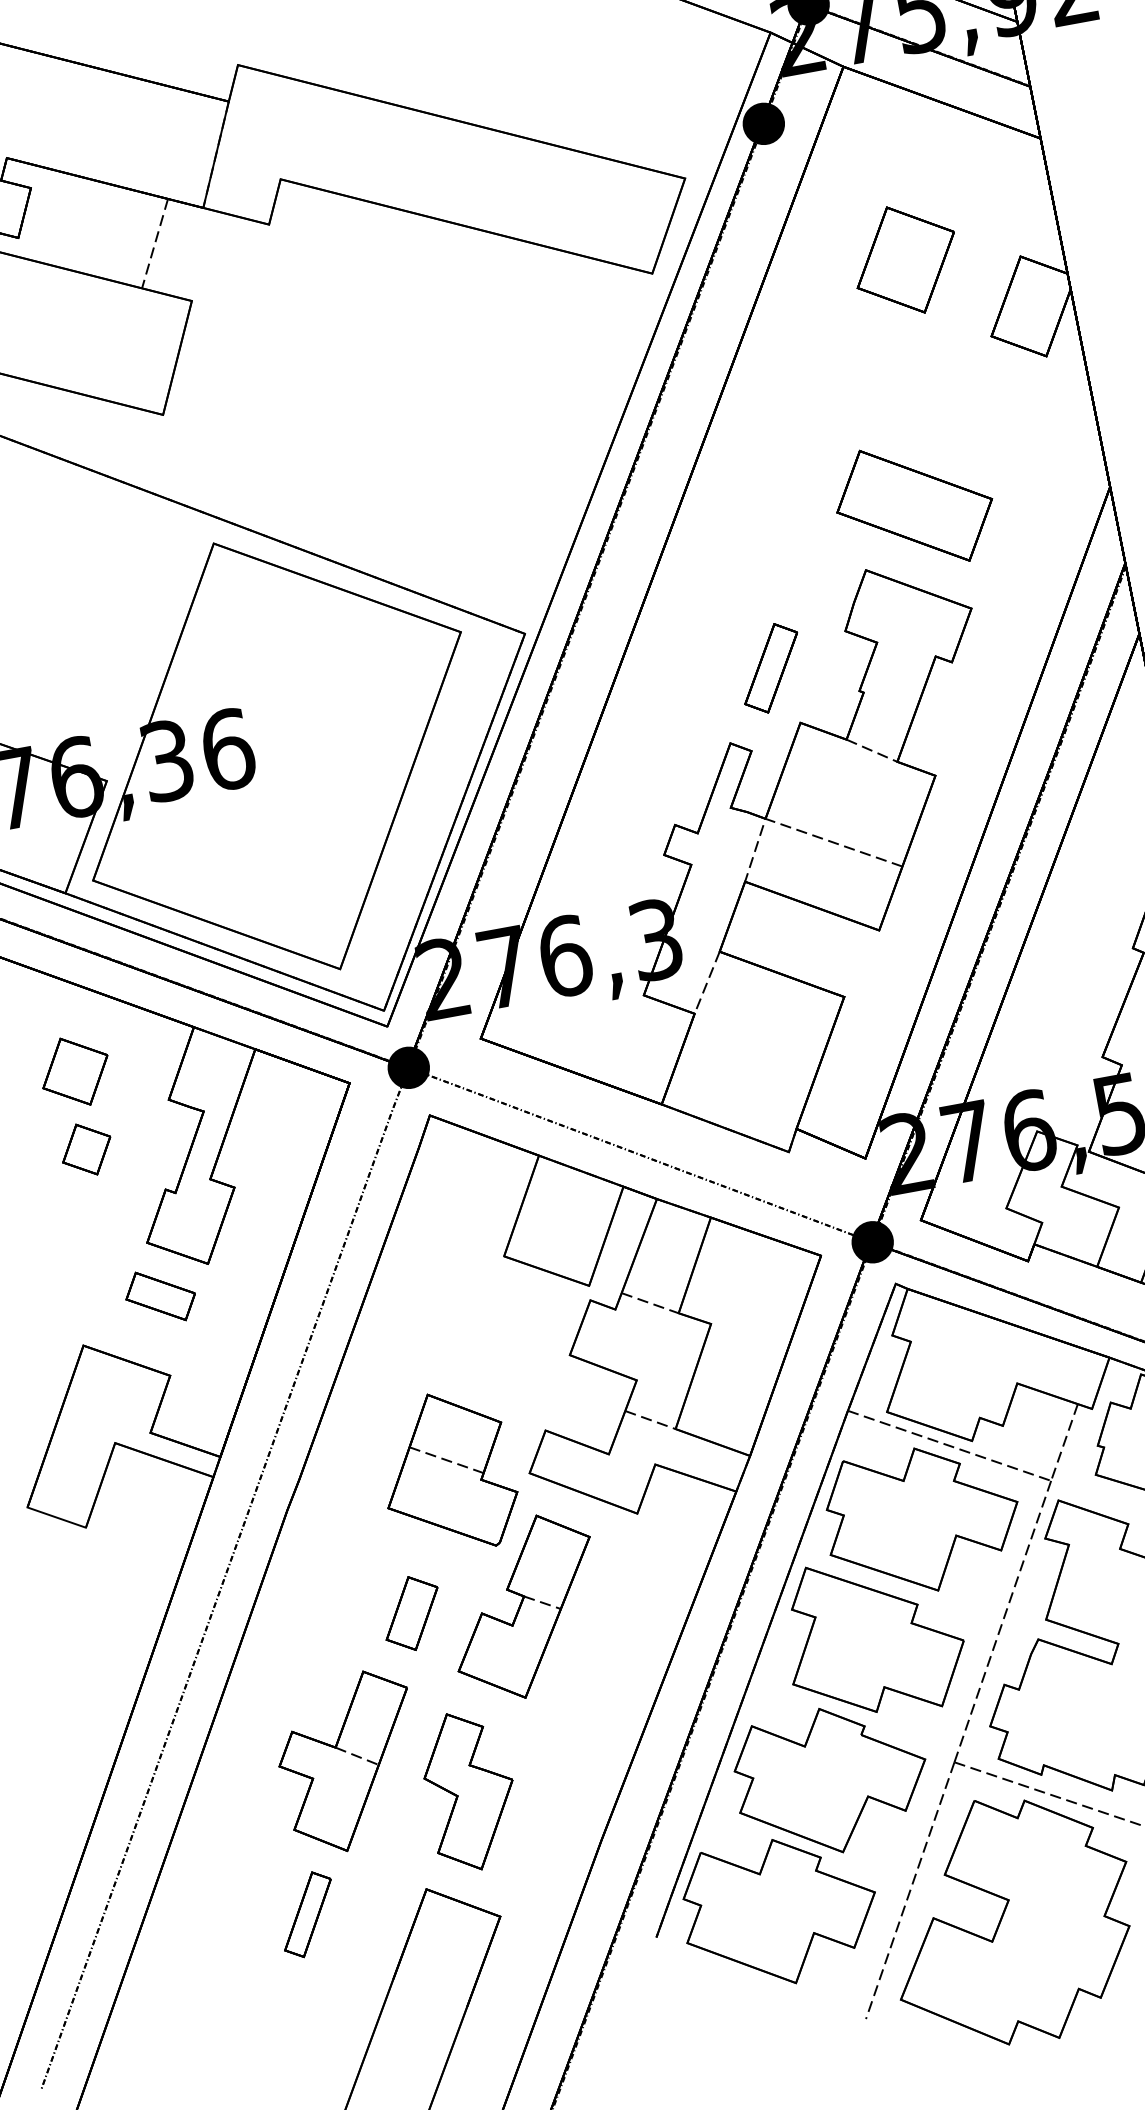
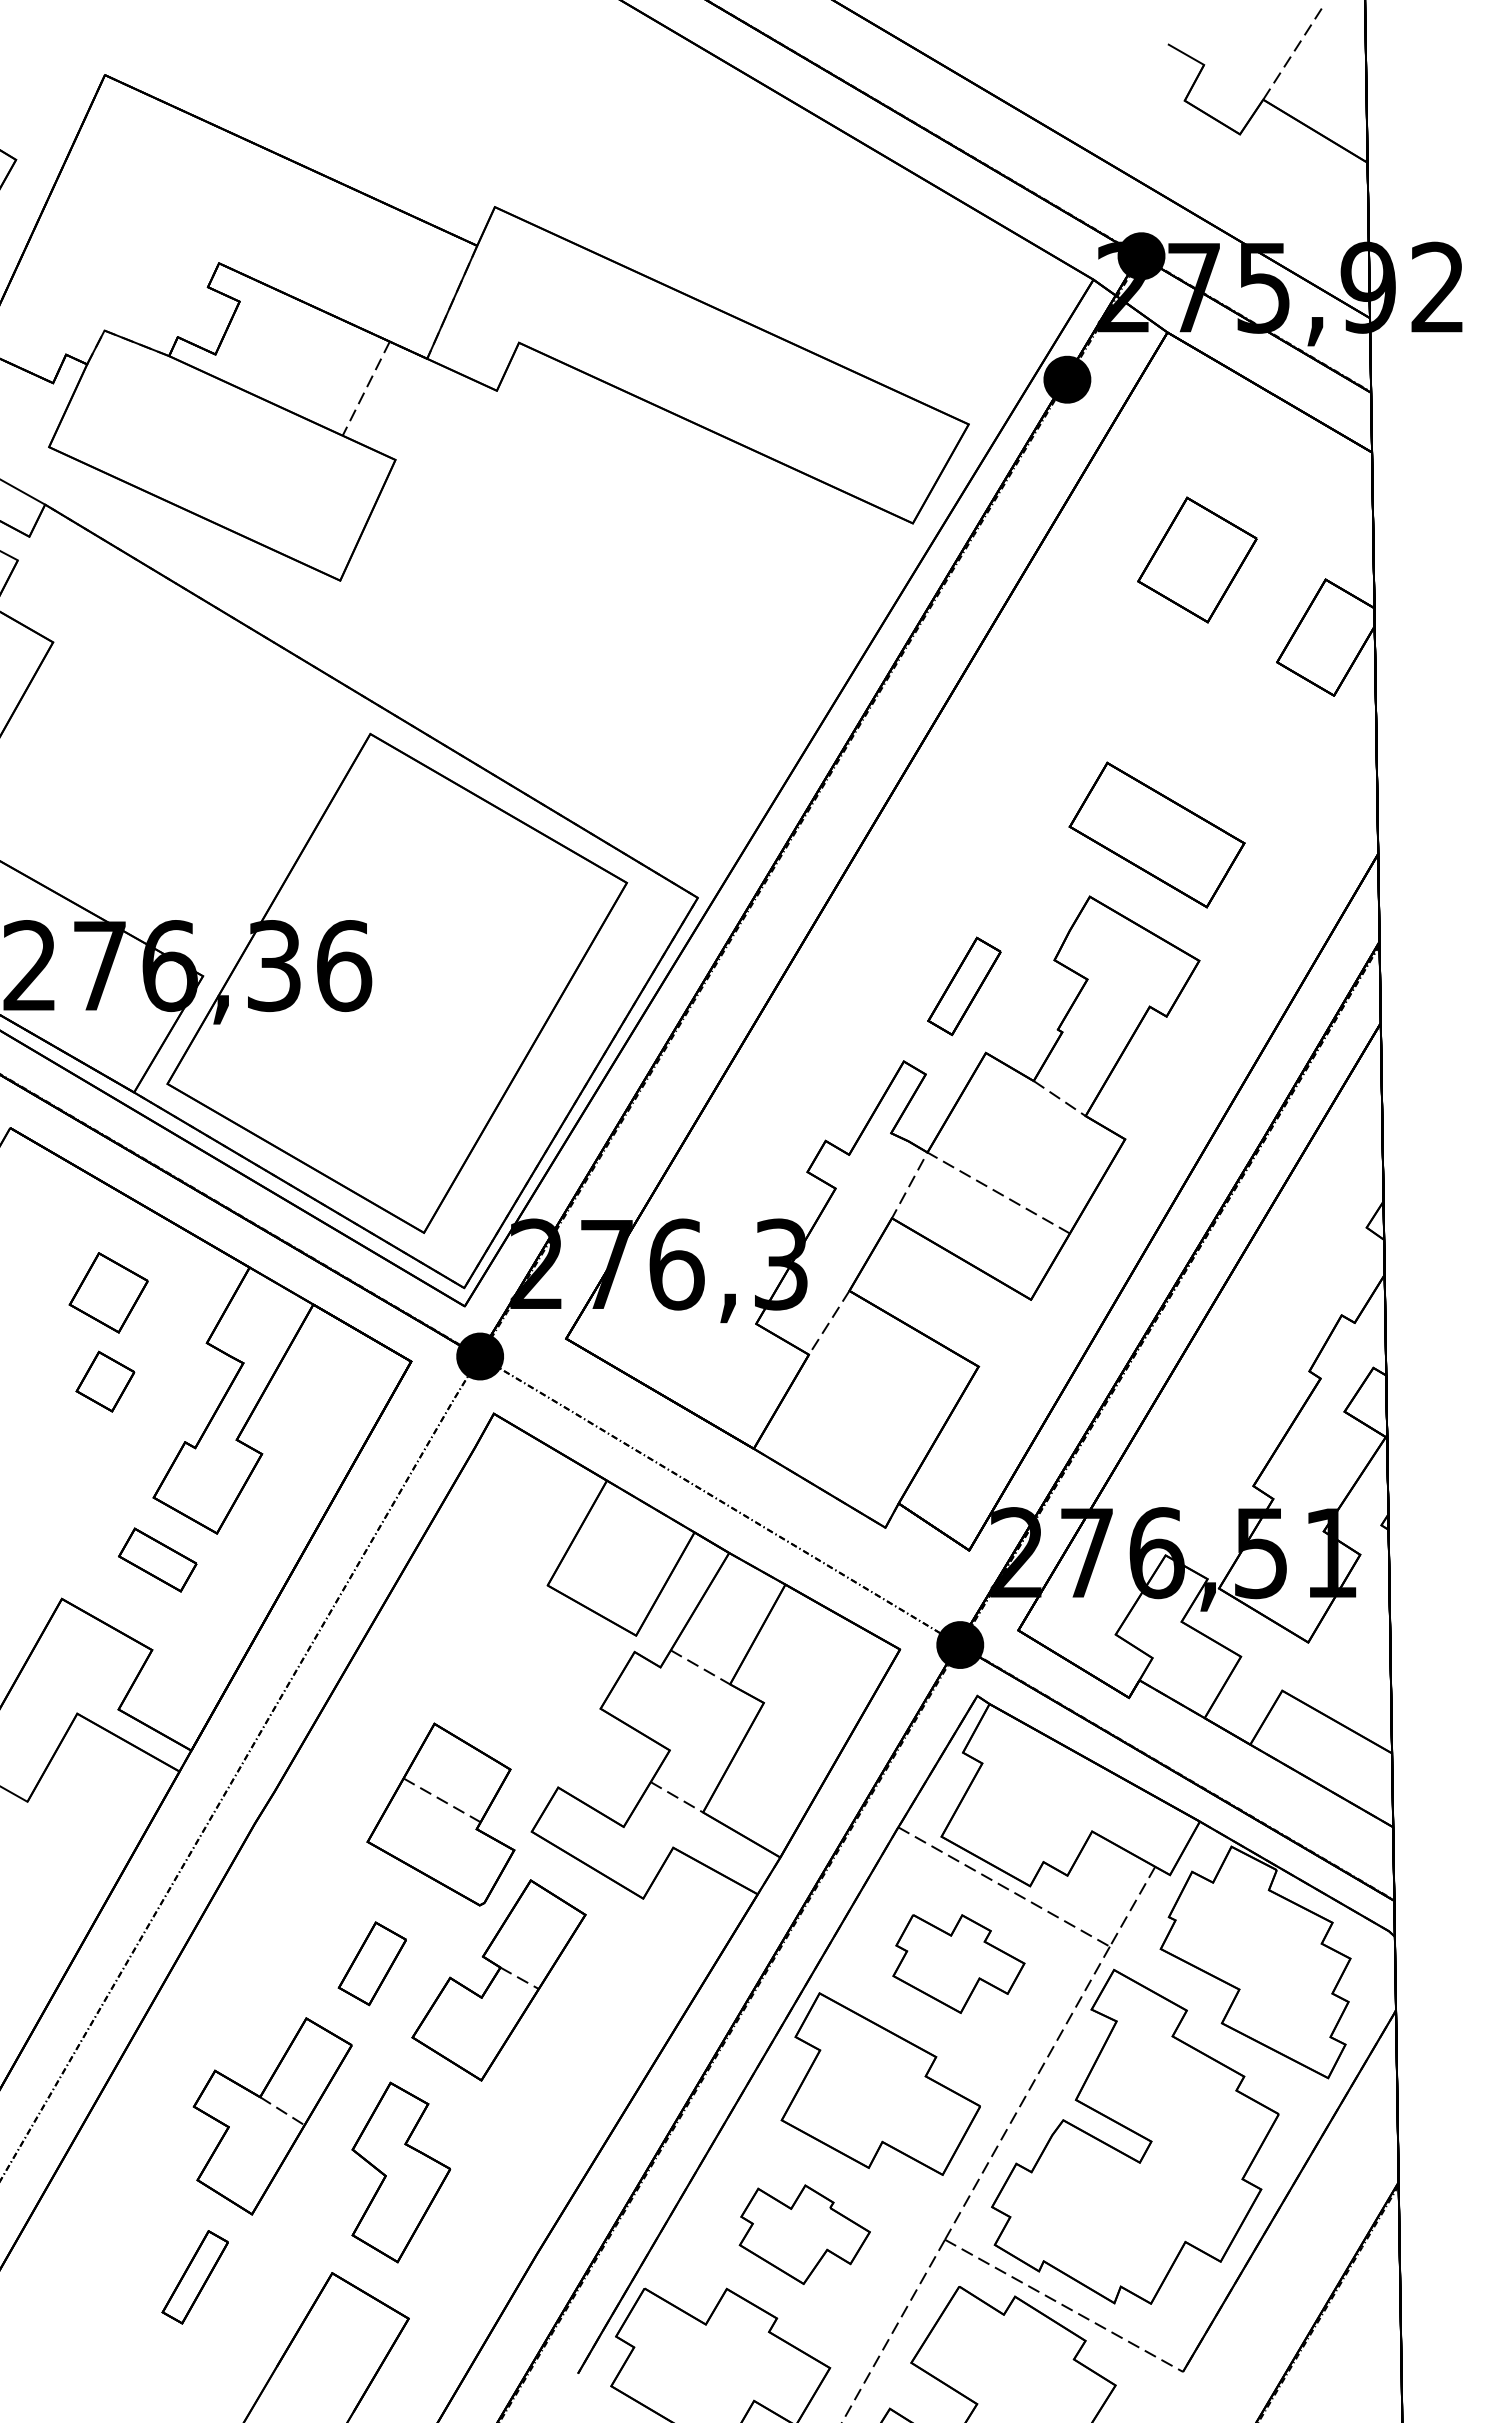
part: (922, 1519) -> (958, 1963), size x0.6
part: (831, 1780) -> (804, 2234), size x0.6

